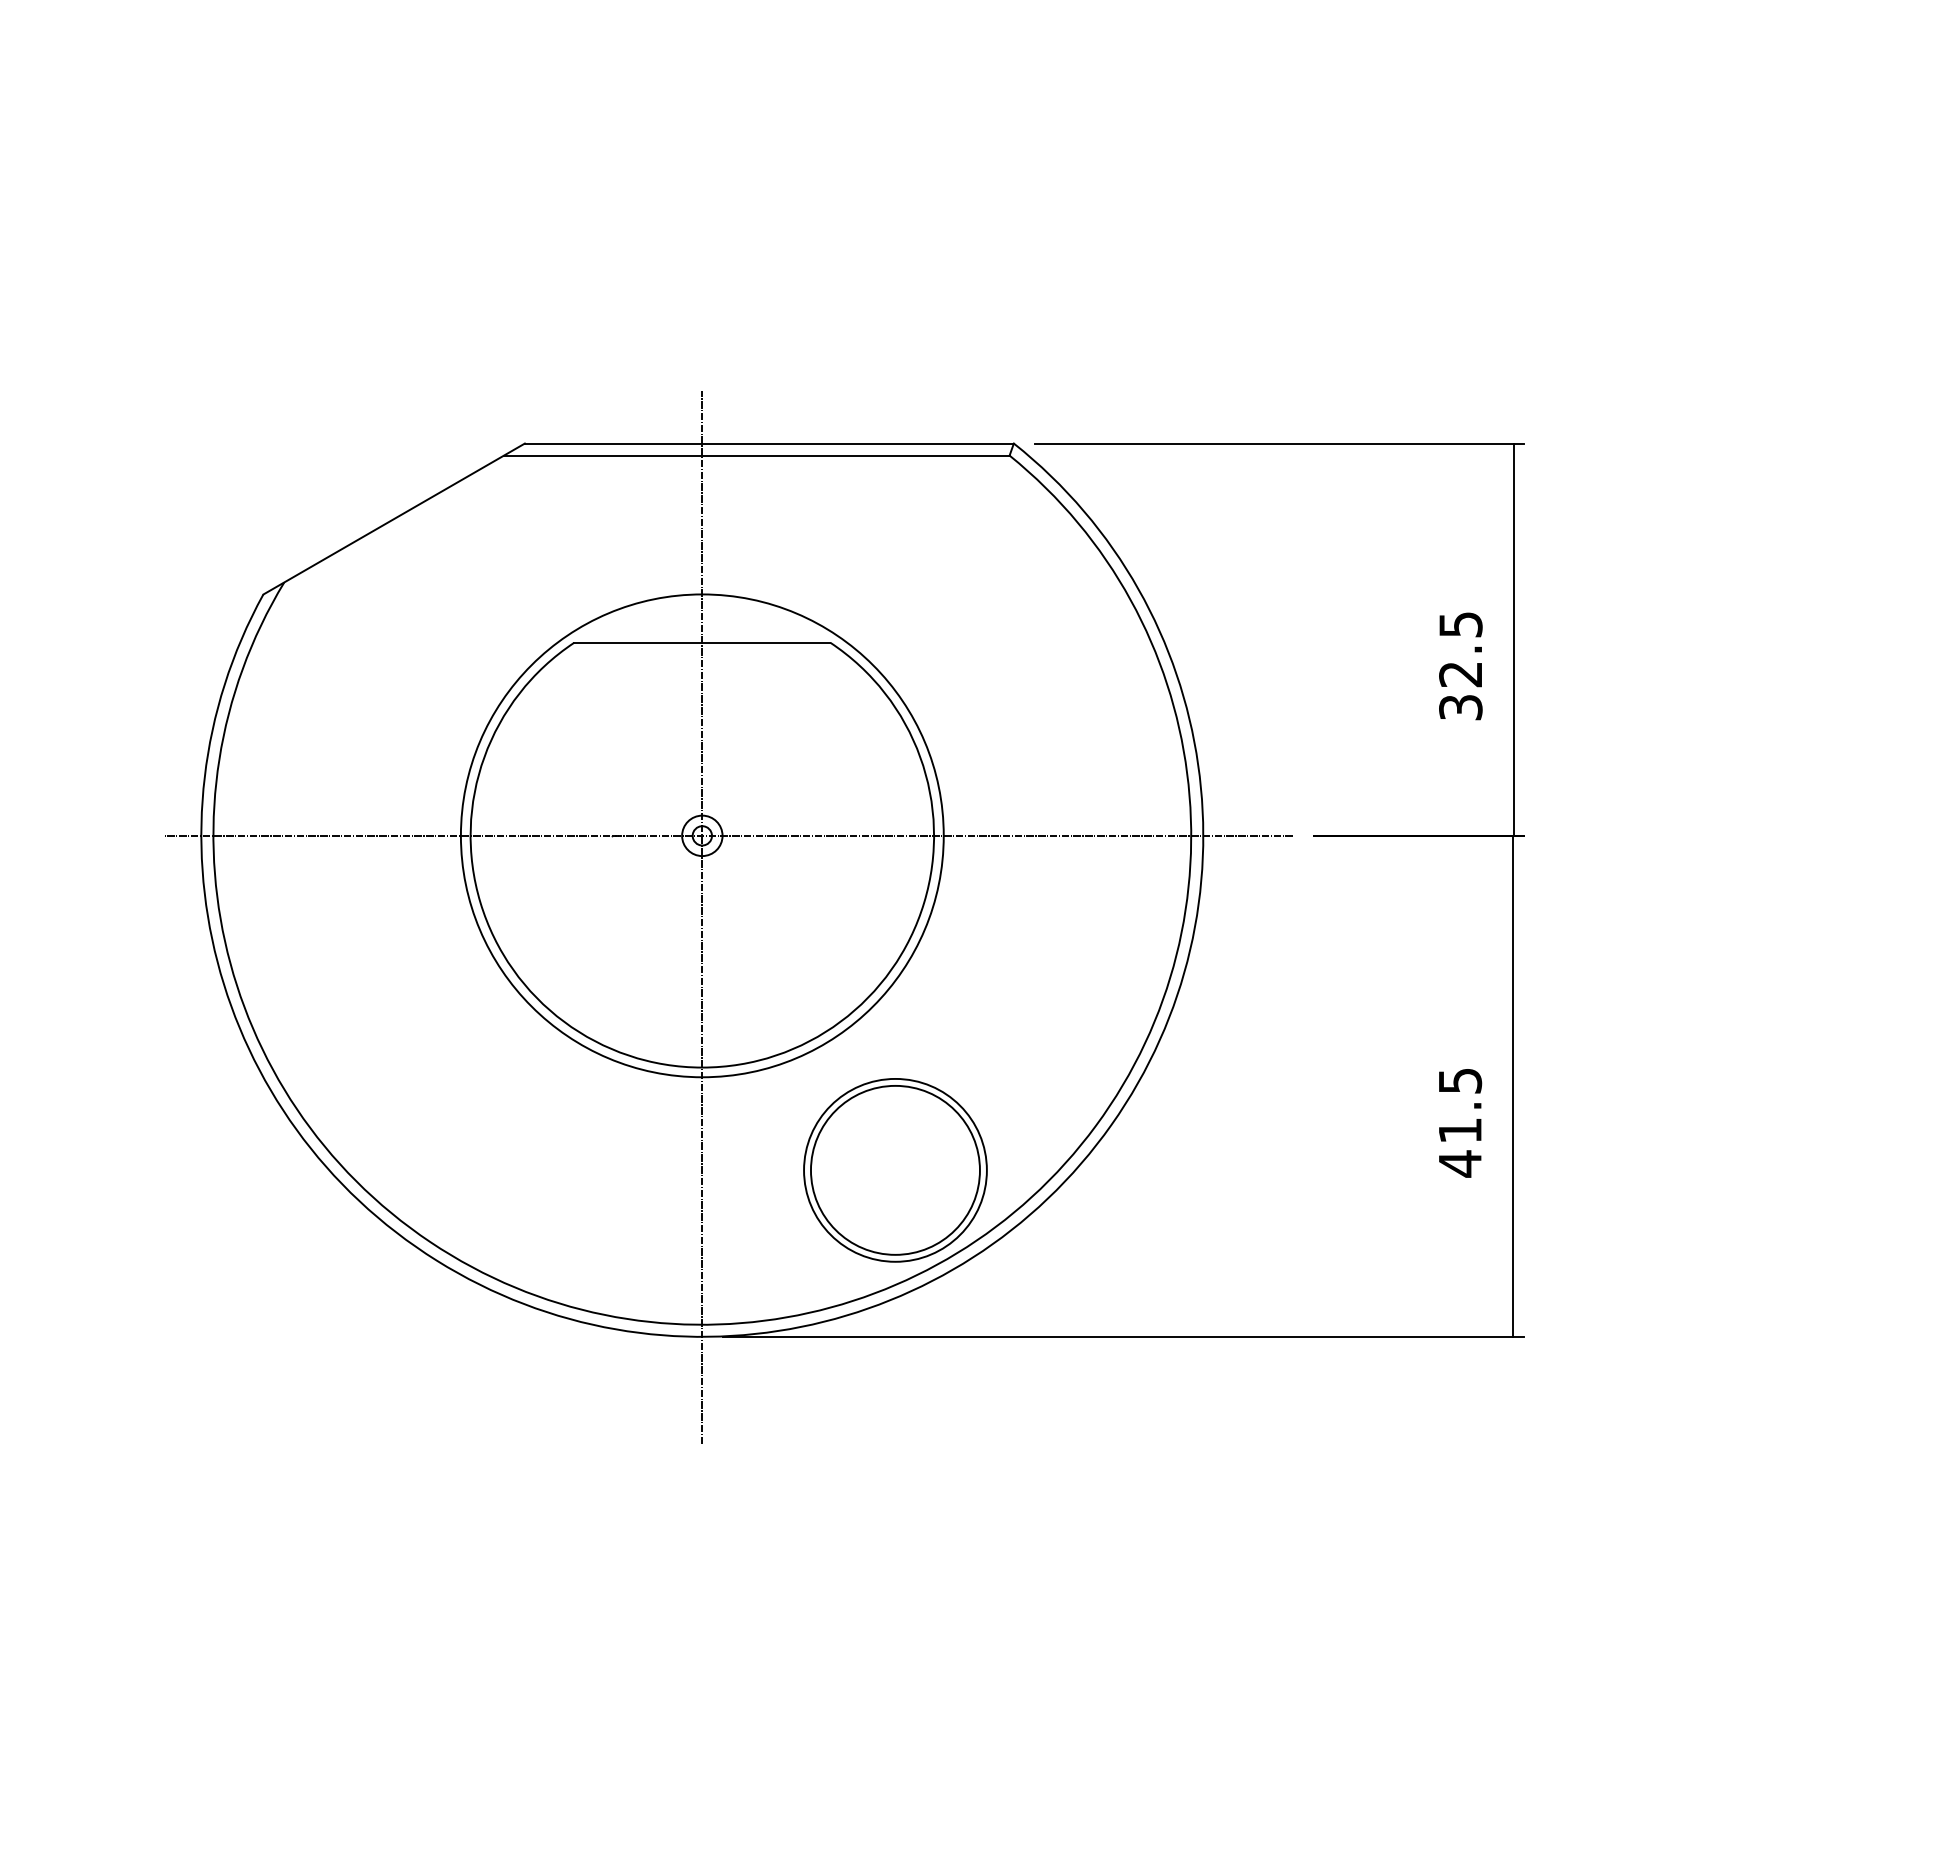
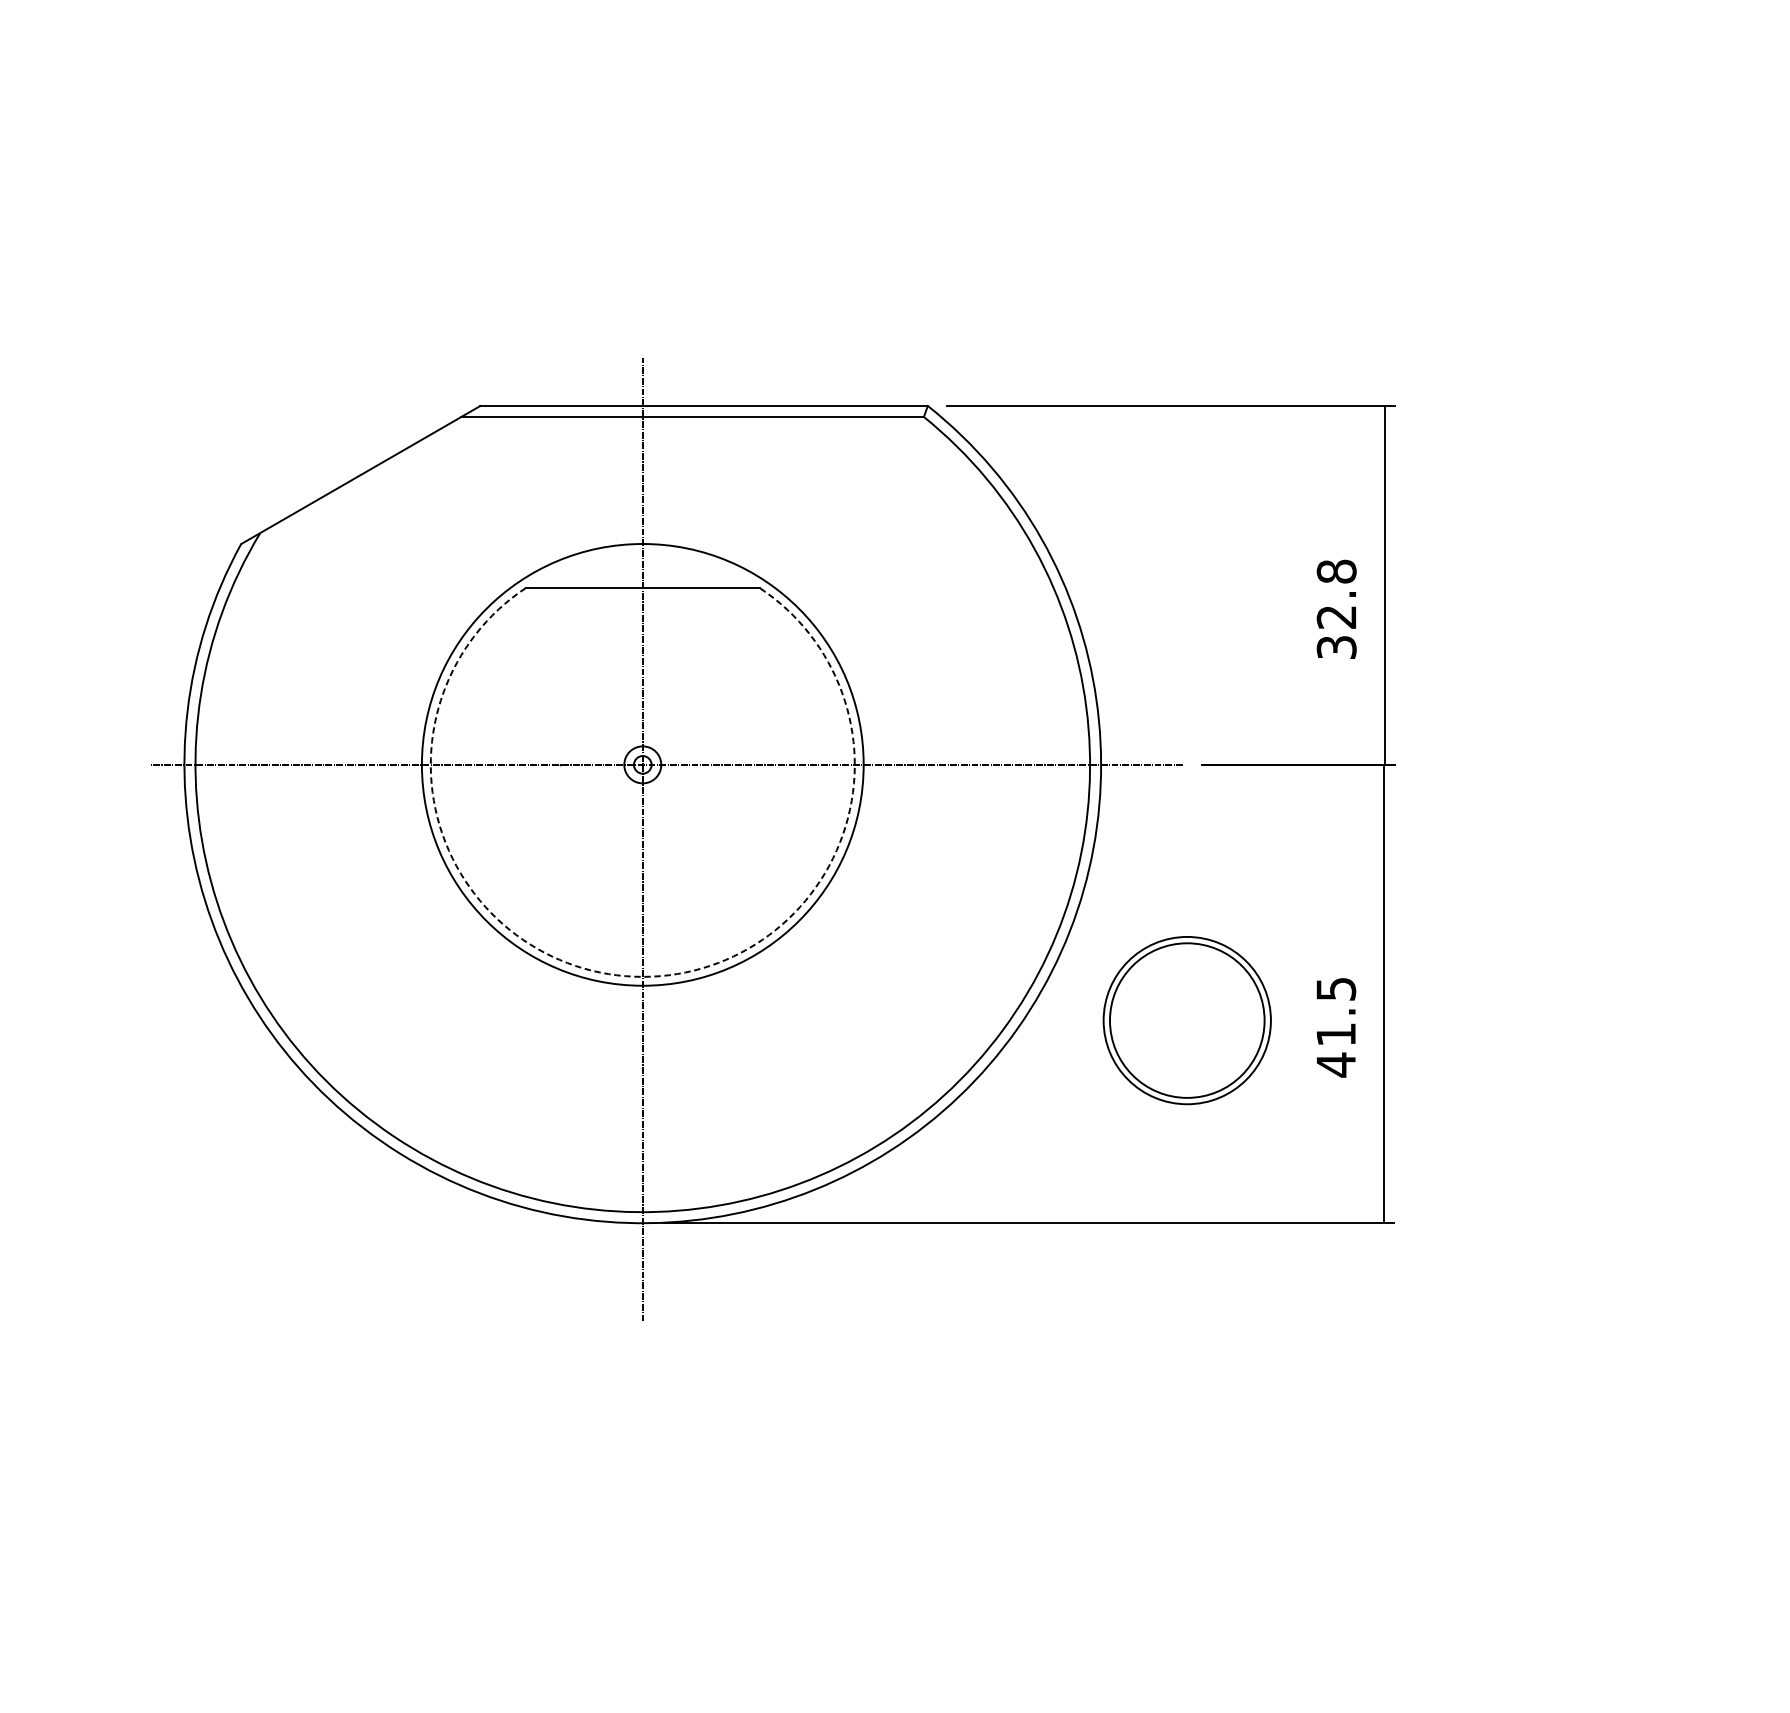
text: (1460, 624) -> (1336, 571), 32.5 -> 32.8
arc: (702, 1067) -> (642, 976), solid -> dashed
part: (895, 1170) -> (1187, 1020), moved

